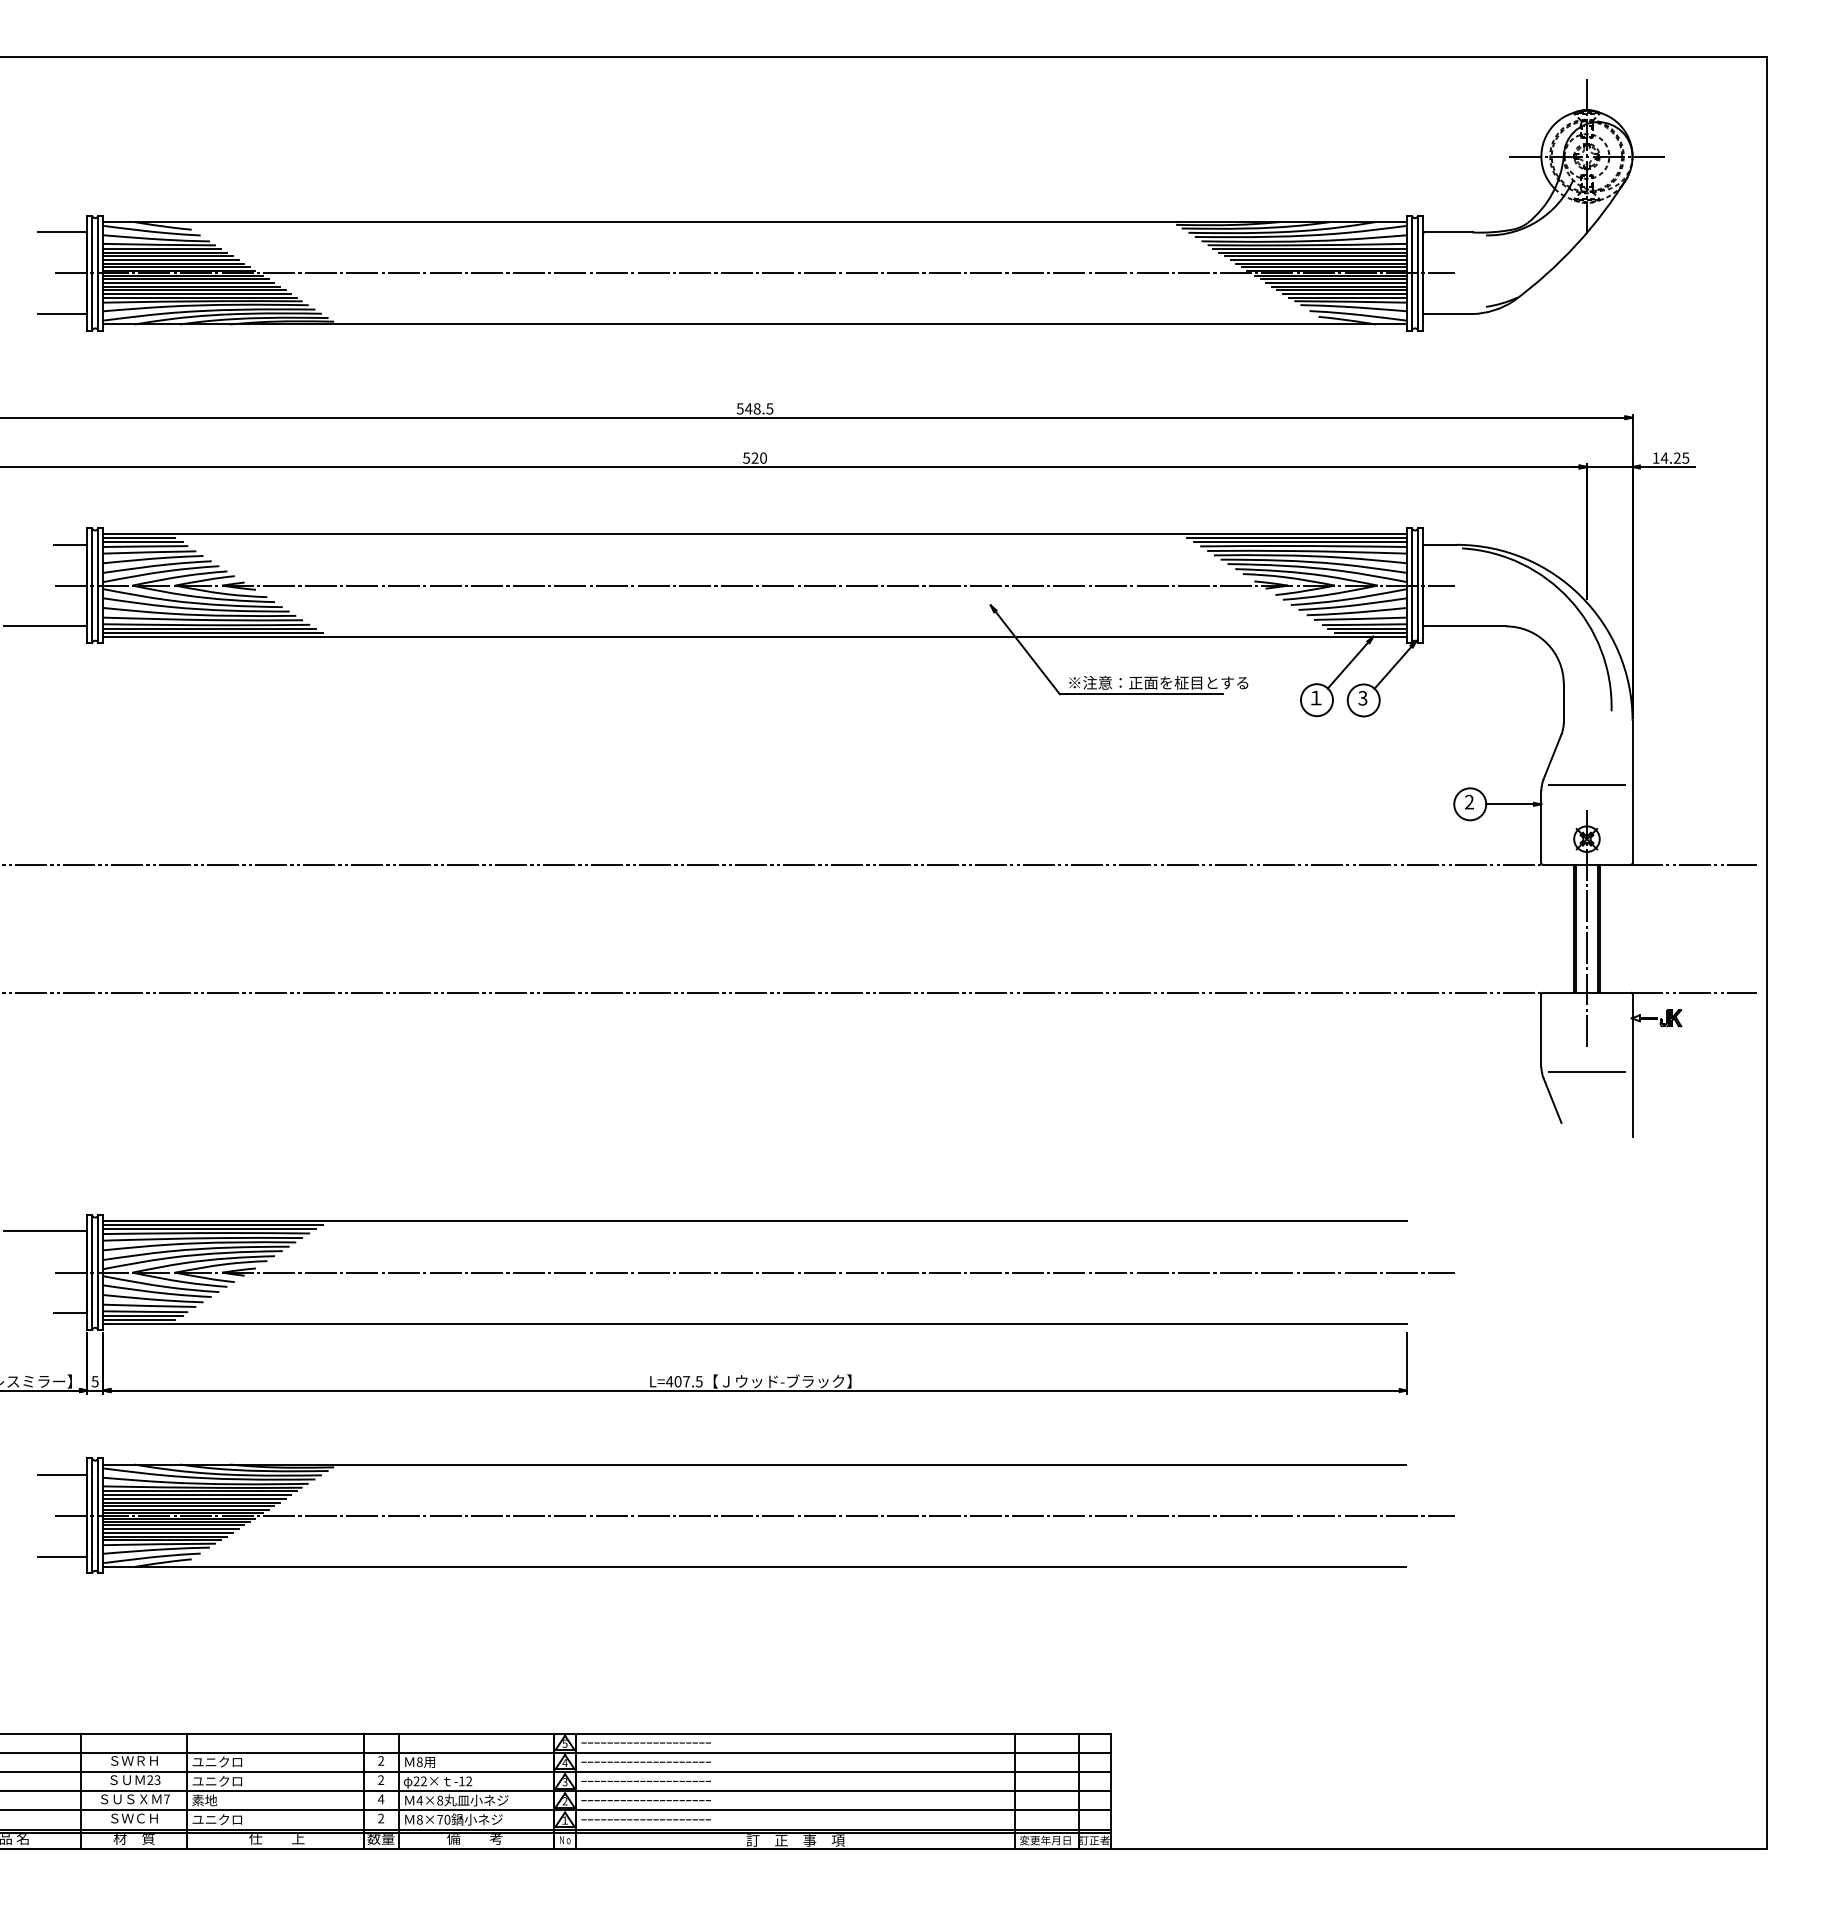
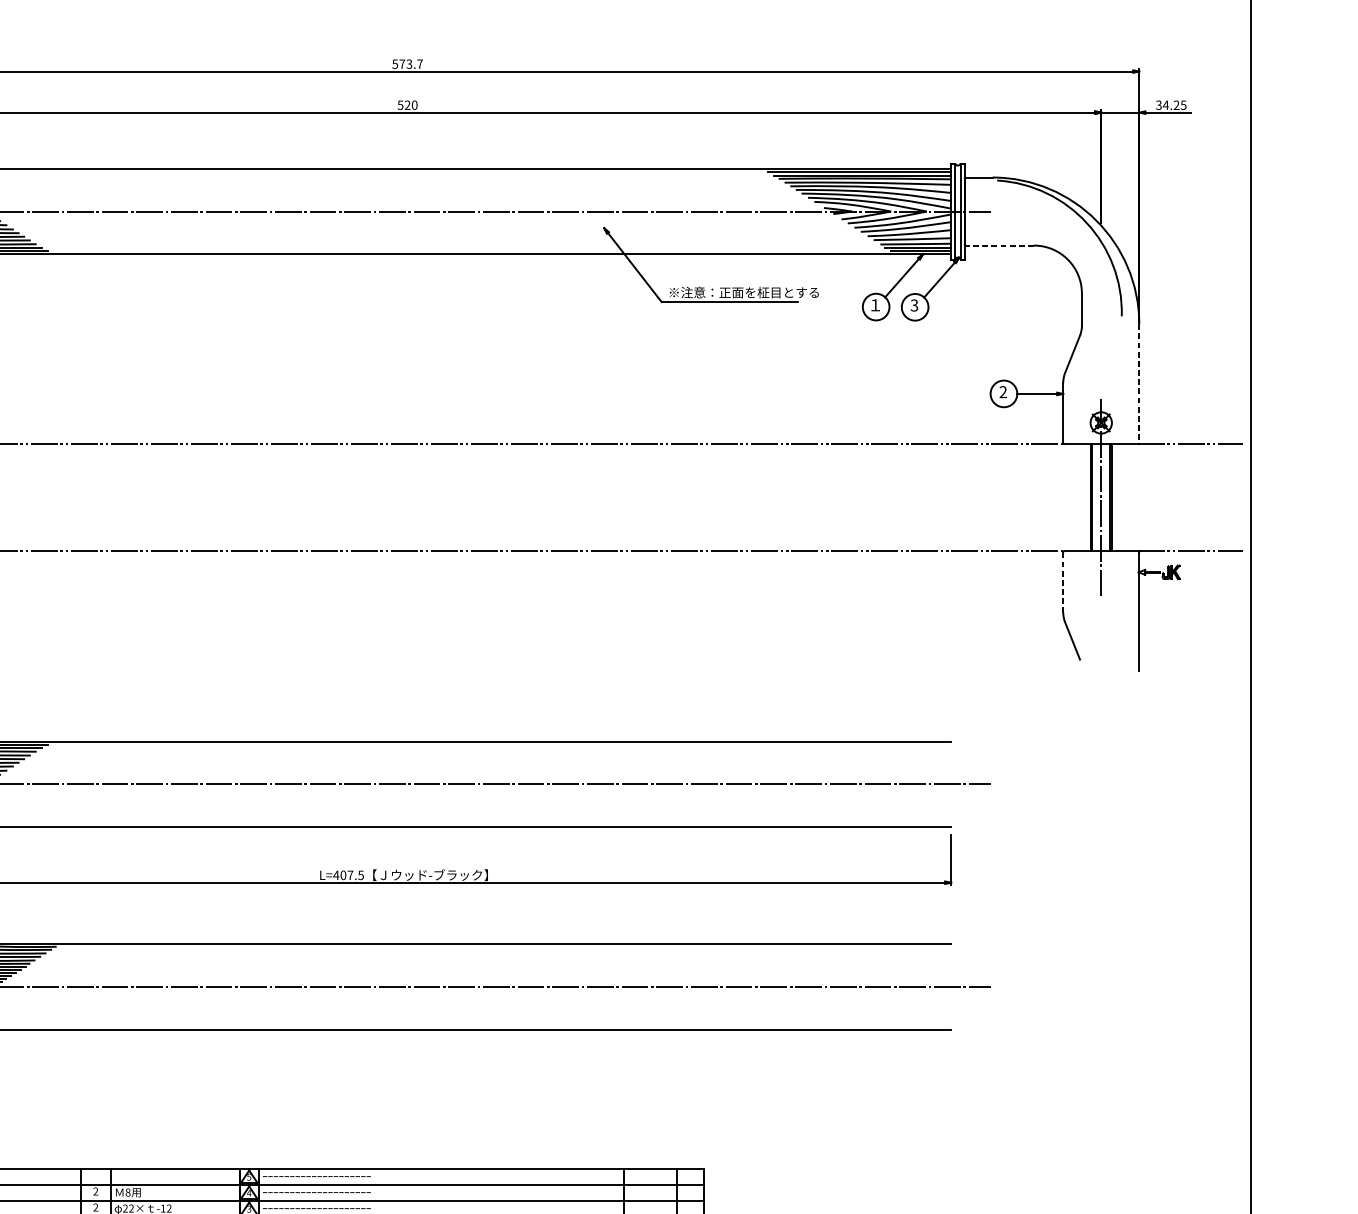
text: (759, 408) -> (411, 63), 548.5 -> 573.7
text: (1655, 457) -> (1158, 104), 14.25 -> 34.25
line: (1465, 626) -> (999, 245), solid -> dashed
line: (1586, 785) -> (1100, 378), removed
line: (1632, 792) -> (1139, 384), solid -> dashed
line: (1541, 1030) -> (1063, 582), solid -> dashed
line: (1586, 1072) -> (1100, 617), removed

